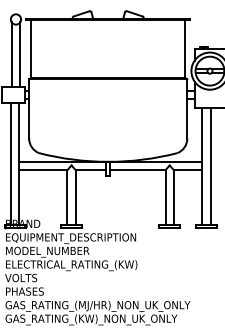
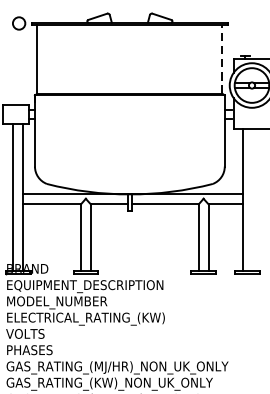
line: (185, 49) -> (222, 59), solid -> dashed
line: (11, 54) -> (13, 65), removed
line: (20, 54) -> (24, 65), removed
line: (210, 166) -> (252, 200), removed

